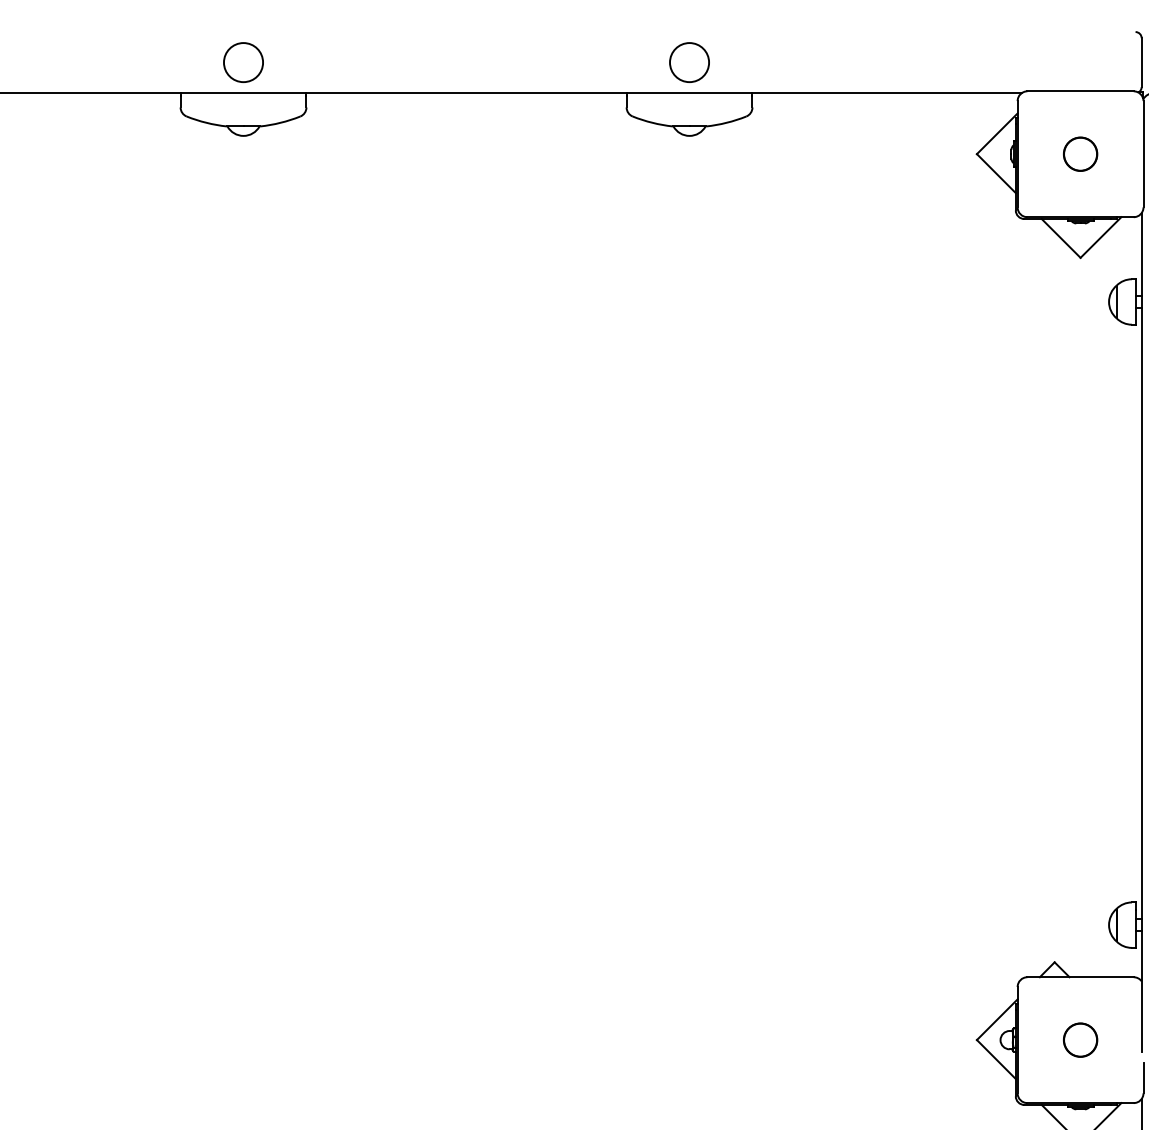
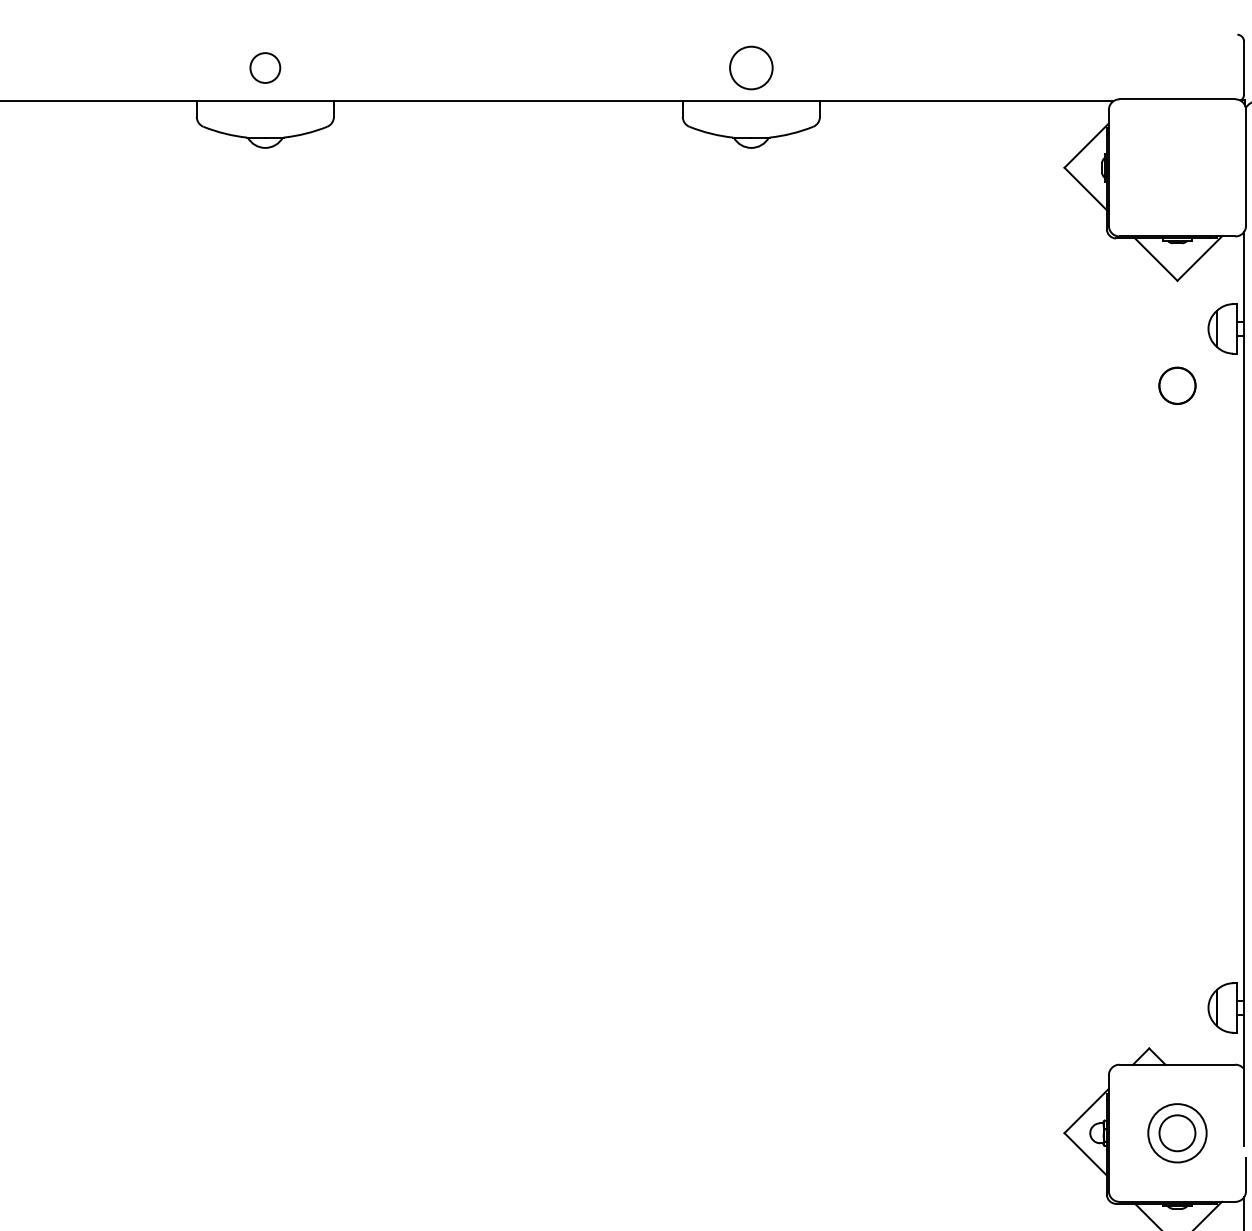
circle: (243, 62) -> (265, 67), size x0.7
circle: (1080, 153) -> (1177, 385), moved
circle: (1080, 1039) -> (1177, 1132), size x1.6

